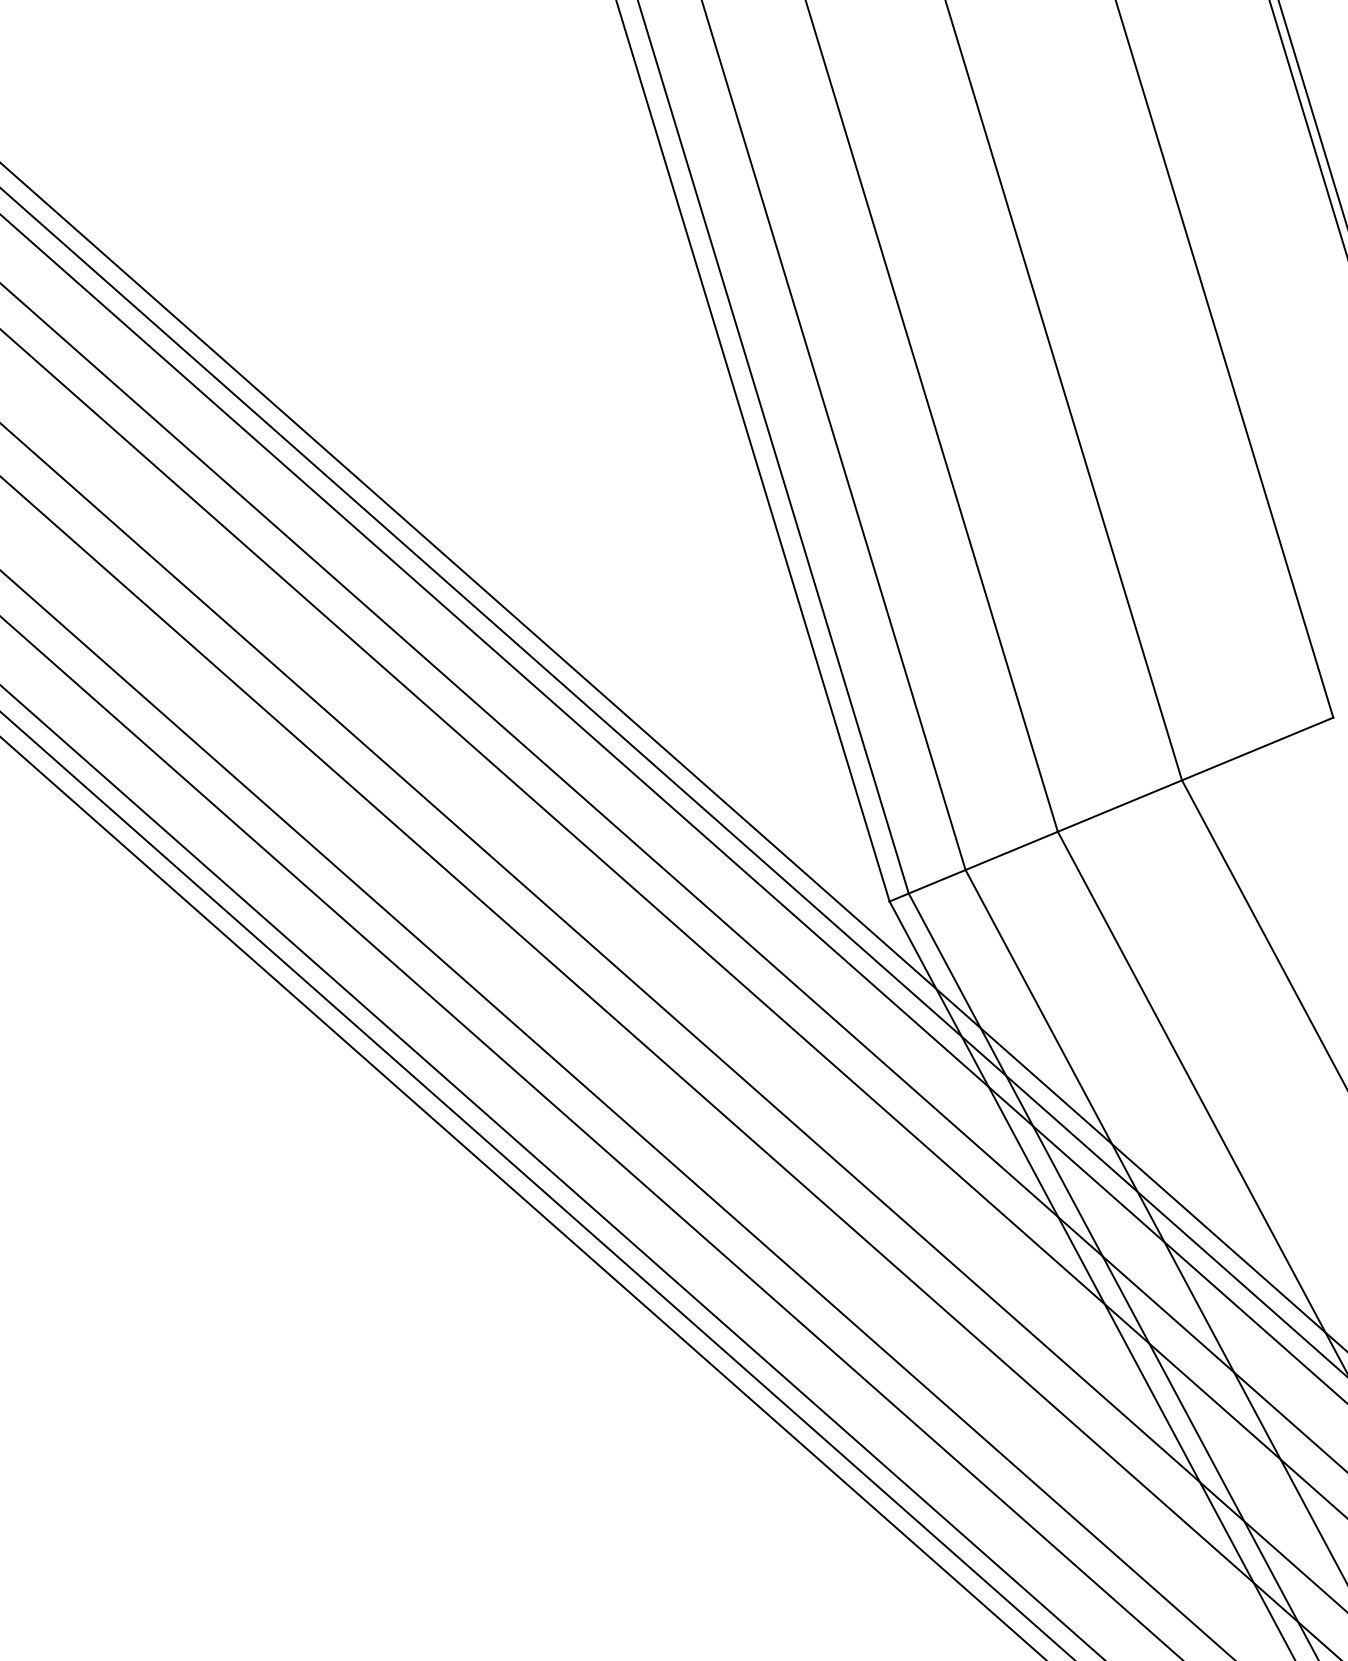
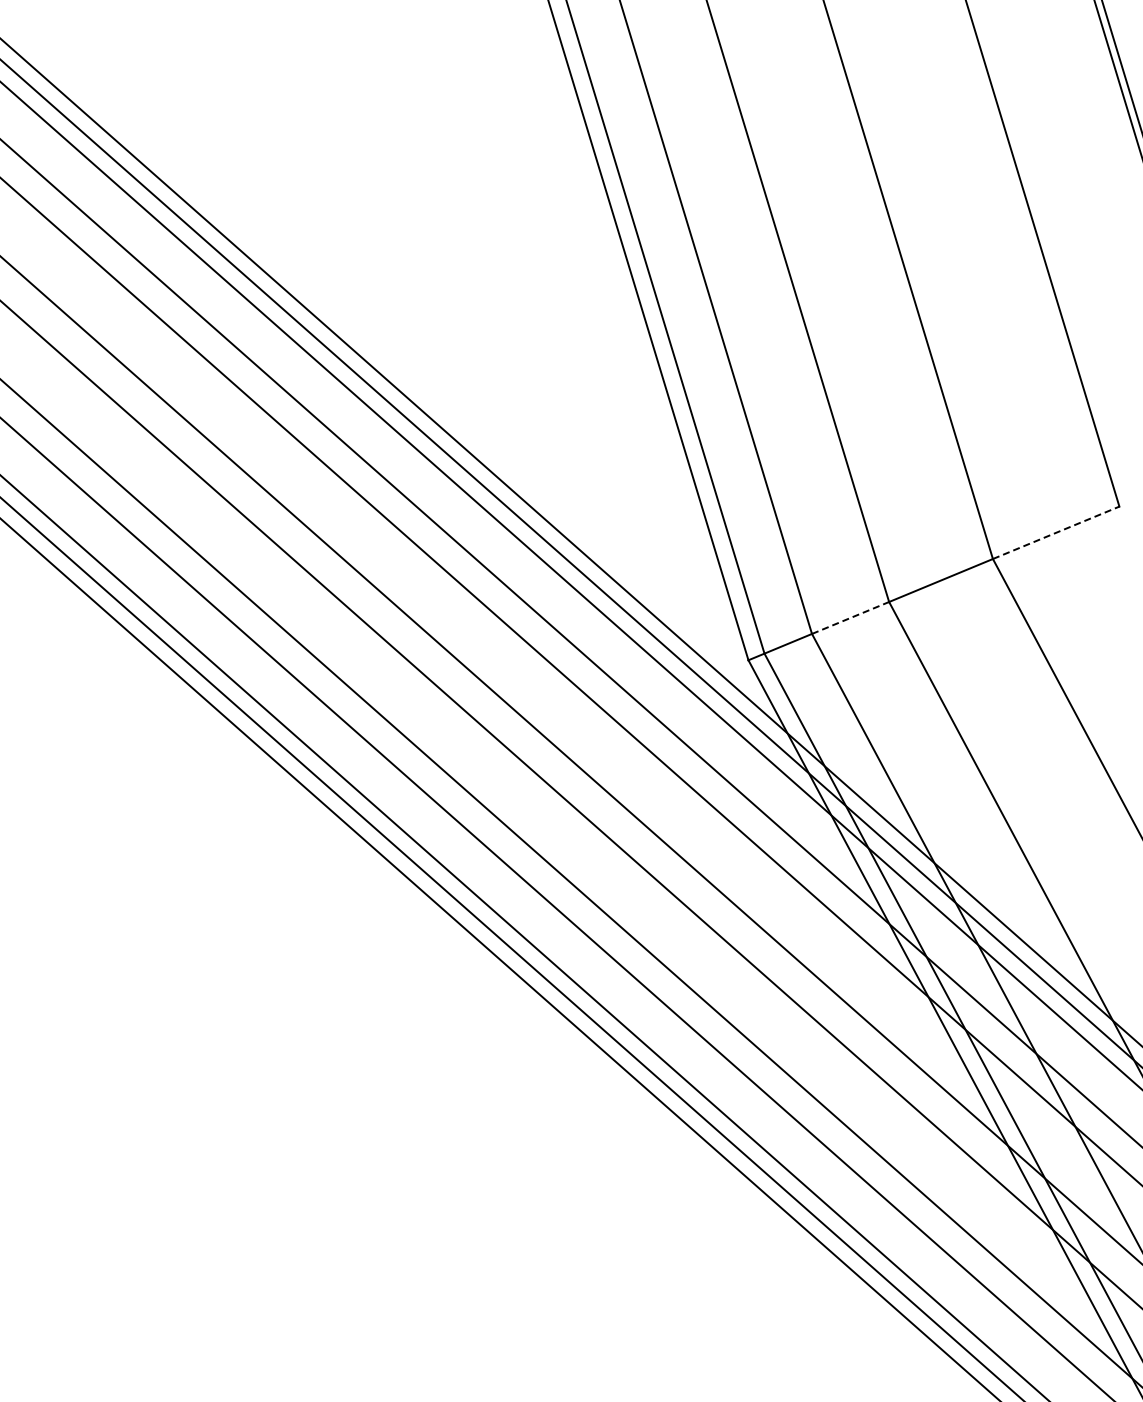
line: (1258, 748) -> (1056, 532), solid -> dashed
line: (1011, 850) -> (850, 617), solid -> dashed

